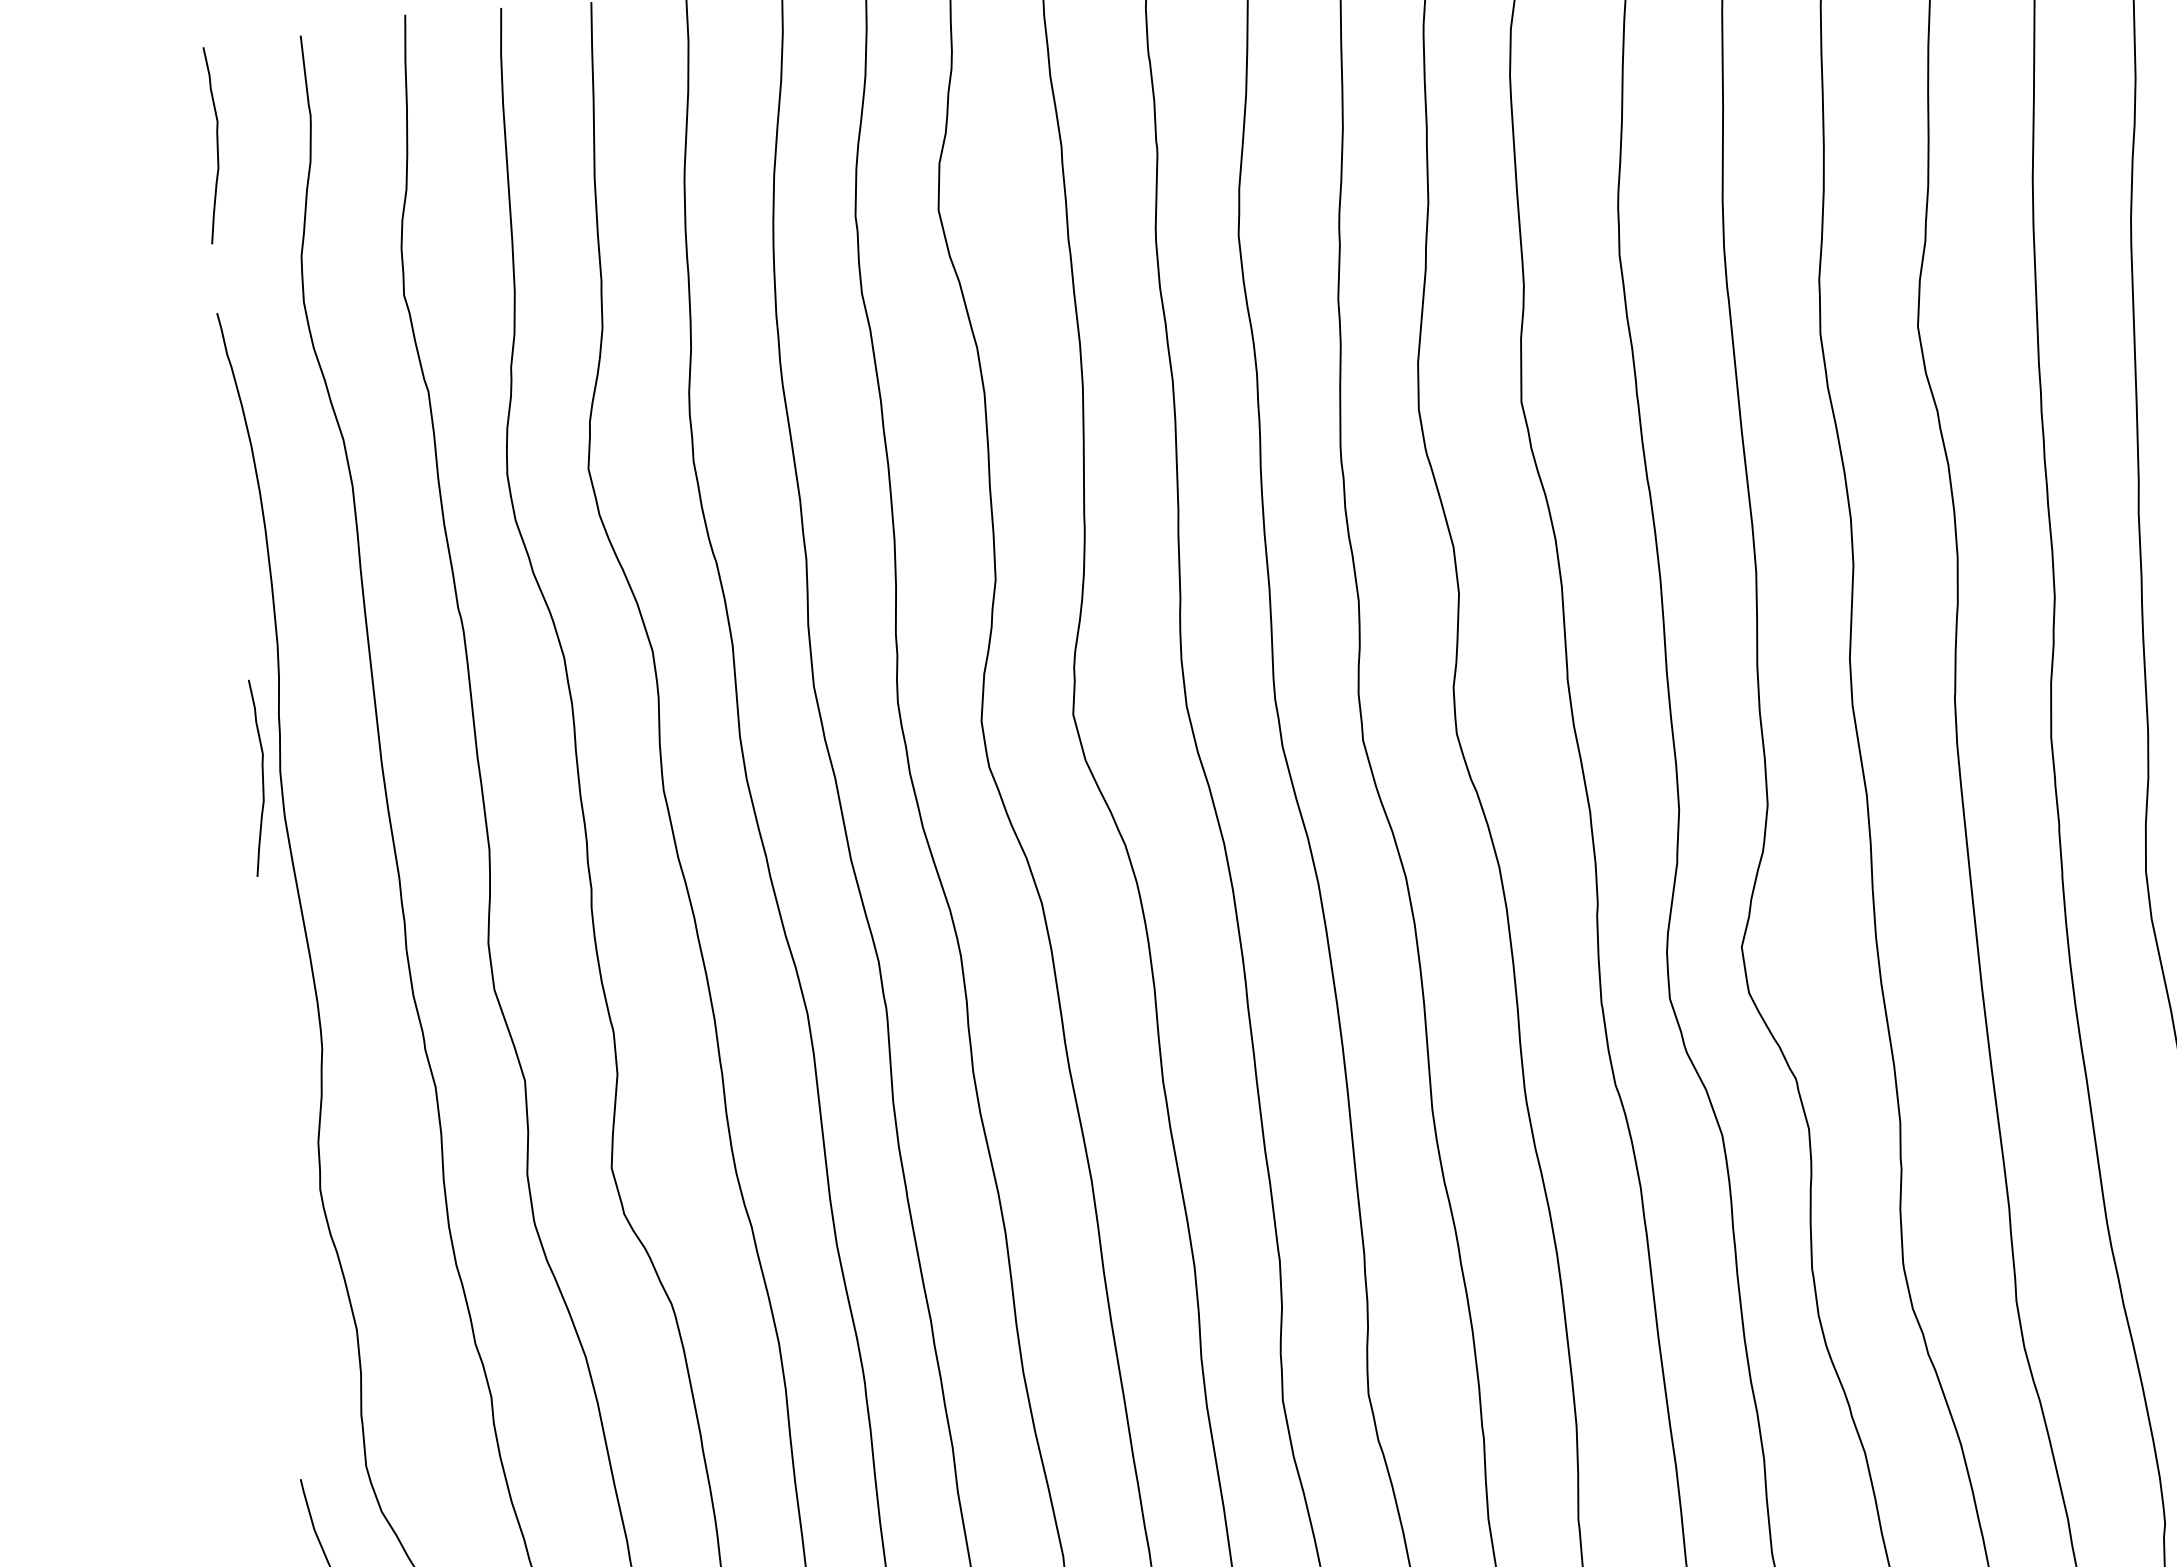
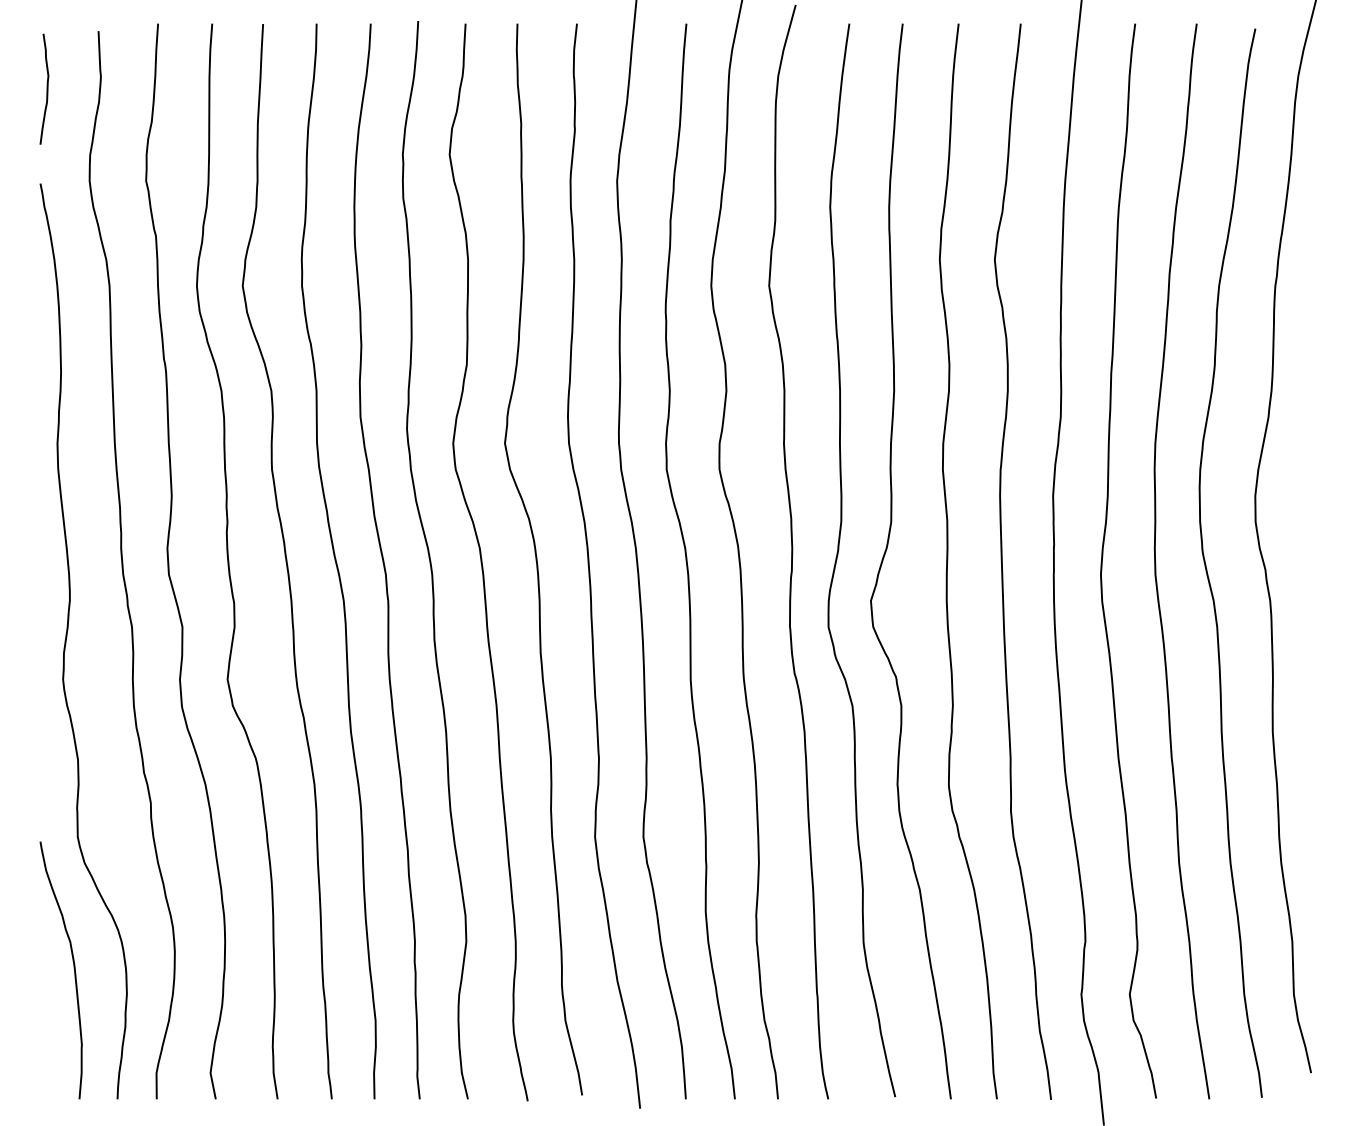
curve: (261, 776) -> (46, 445), removed

